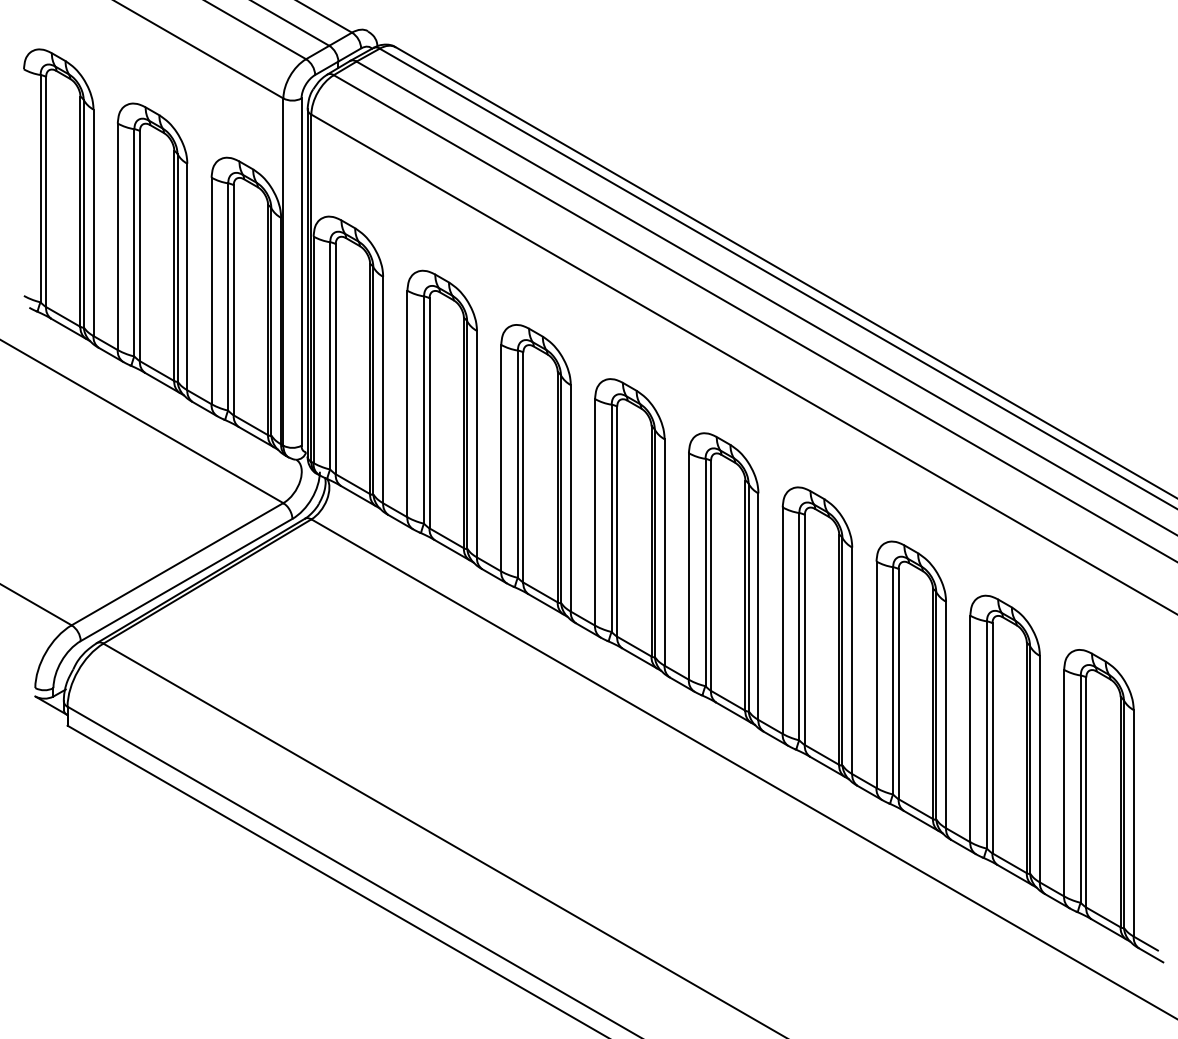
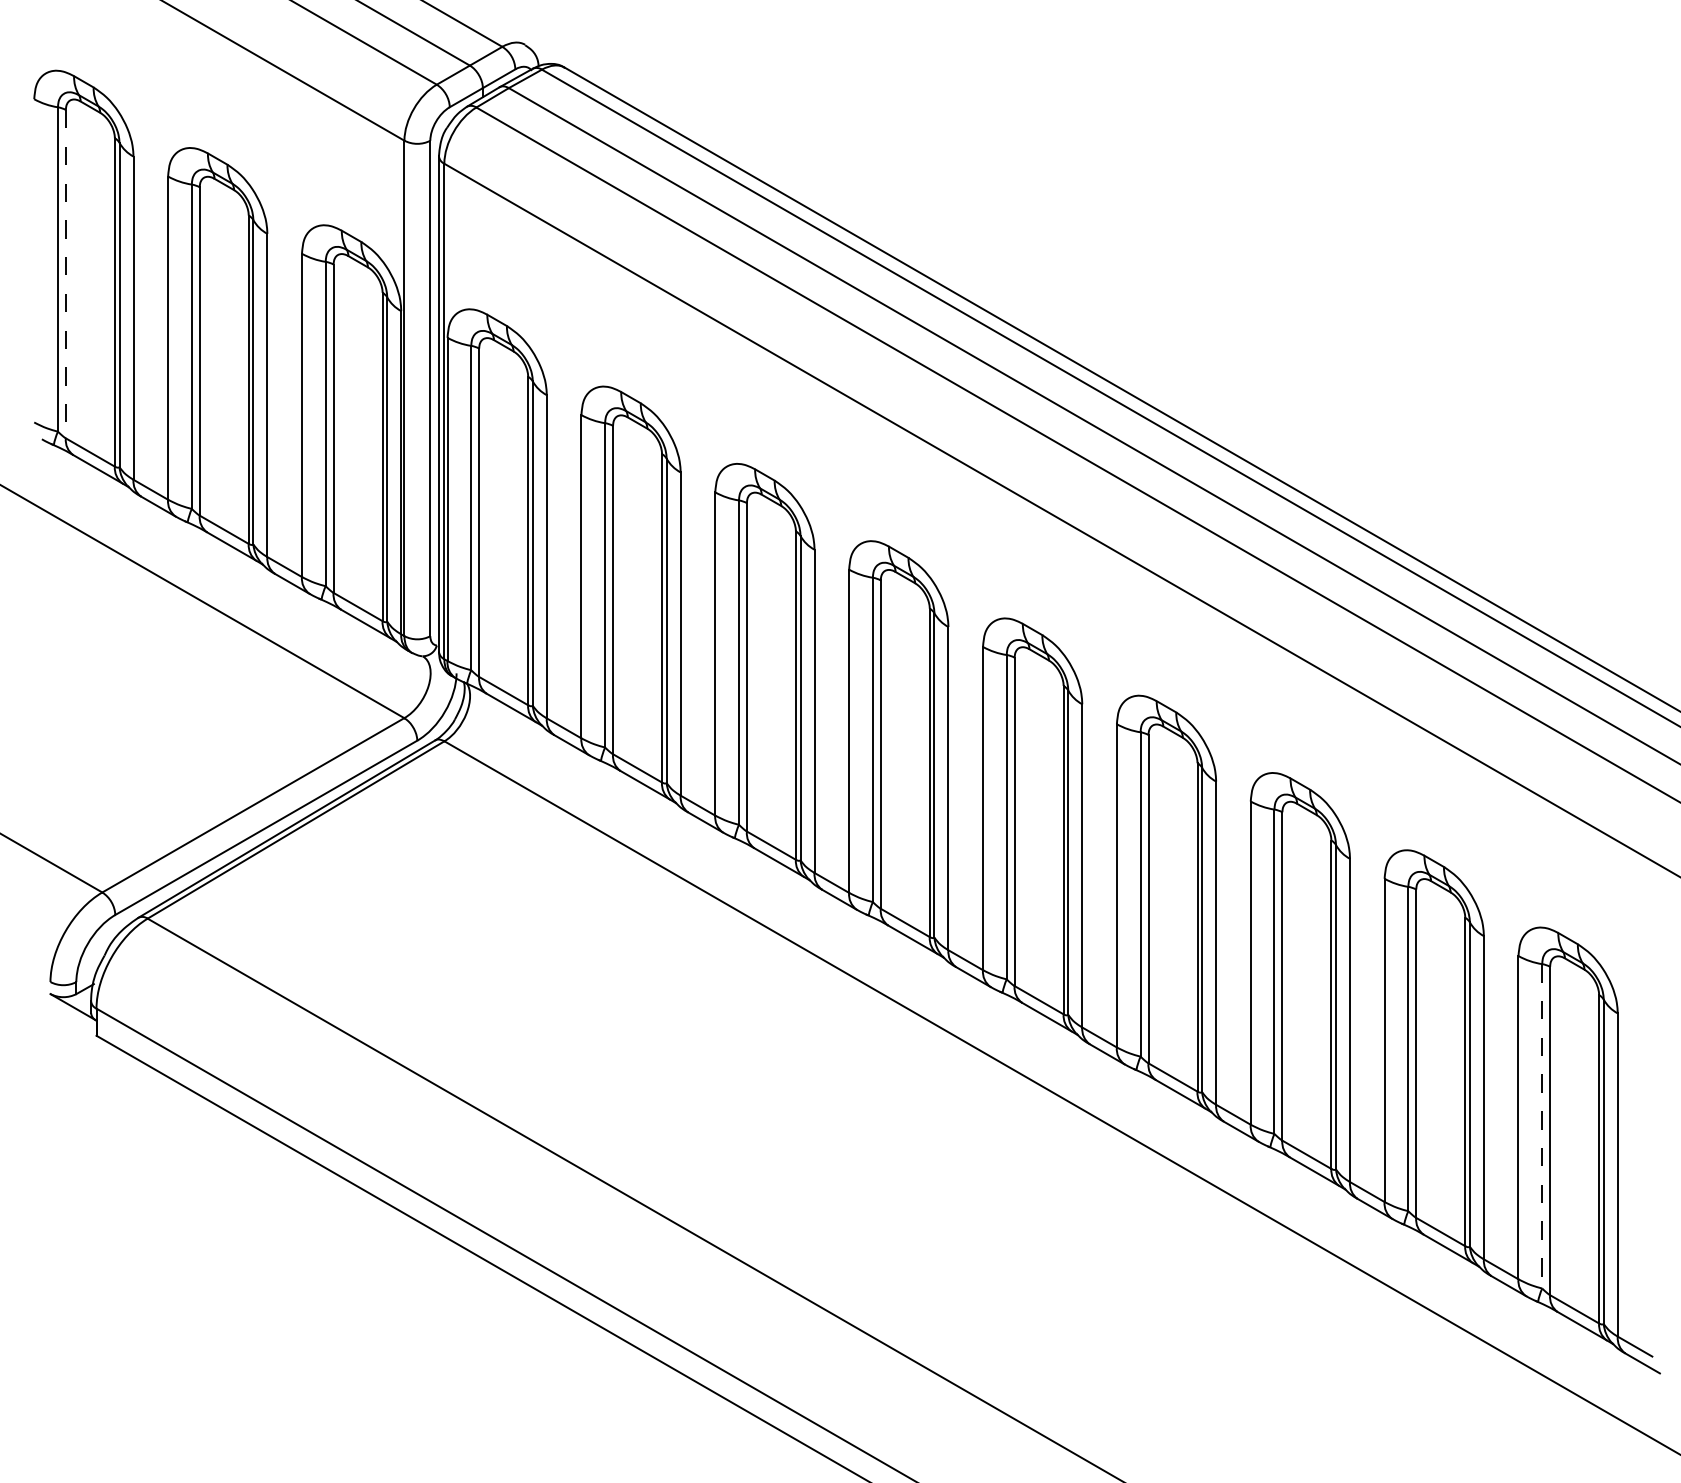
line: (46, 192) -> (66, 274), solid -> dashed
line: (1080, 789) -> (1541, 1126), solid -> dashed

